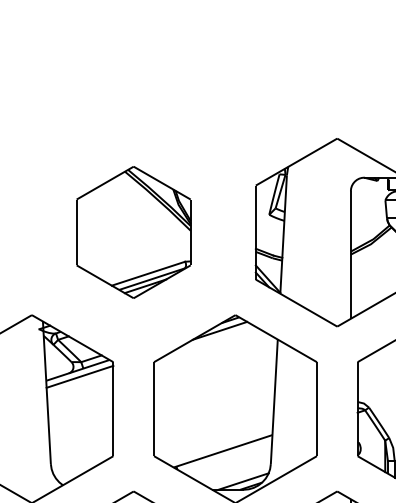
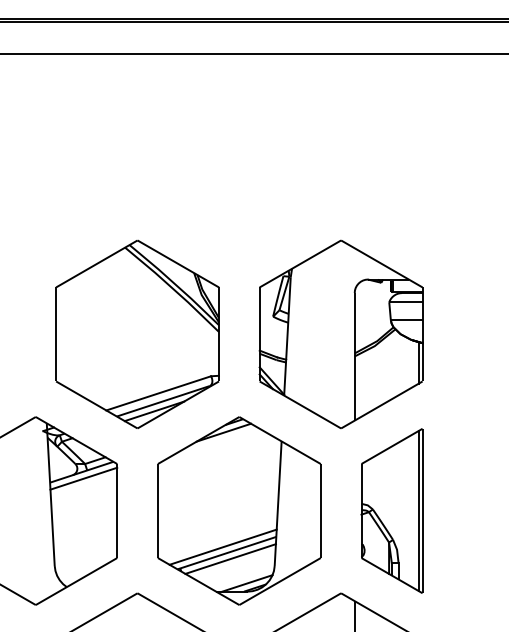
part: (133, 231) -> (137, 333), size x1.43
line: (218, 444) -> (222, 546), added
line: (226, 456) -> (230, 558), added

